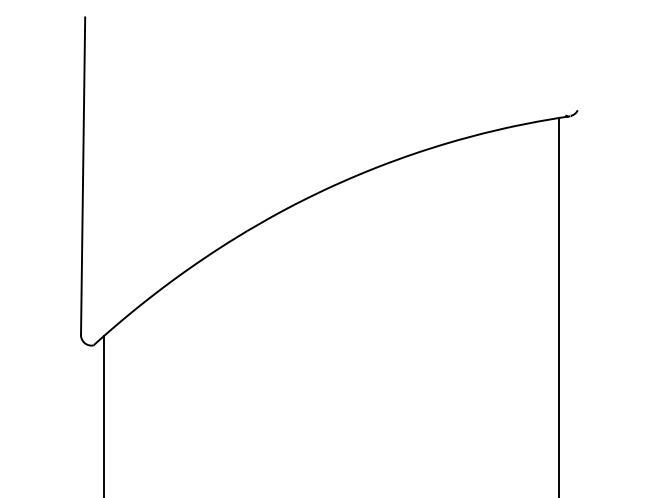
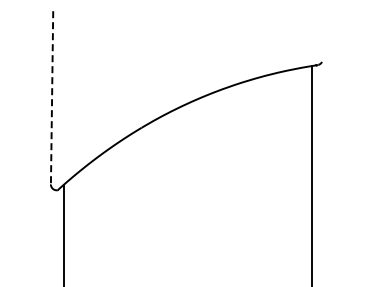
line: (83, 175) -> (52, 97), solid -> dashed

